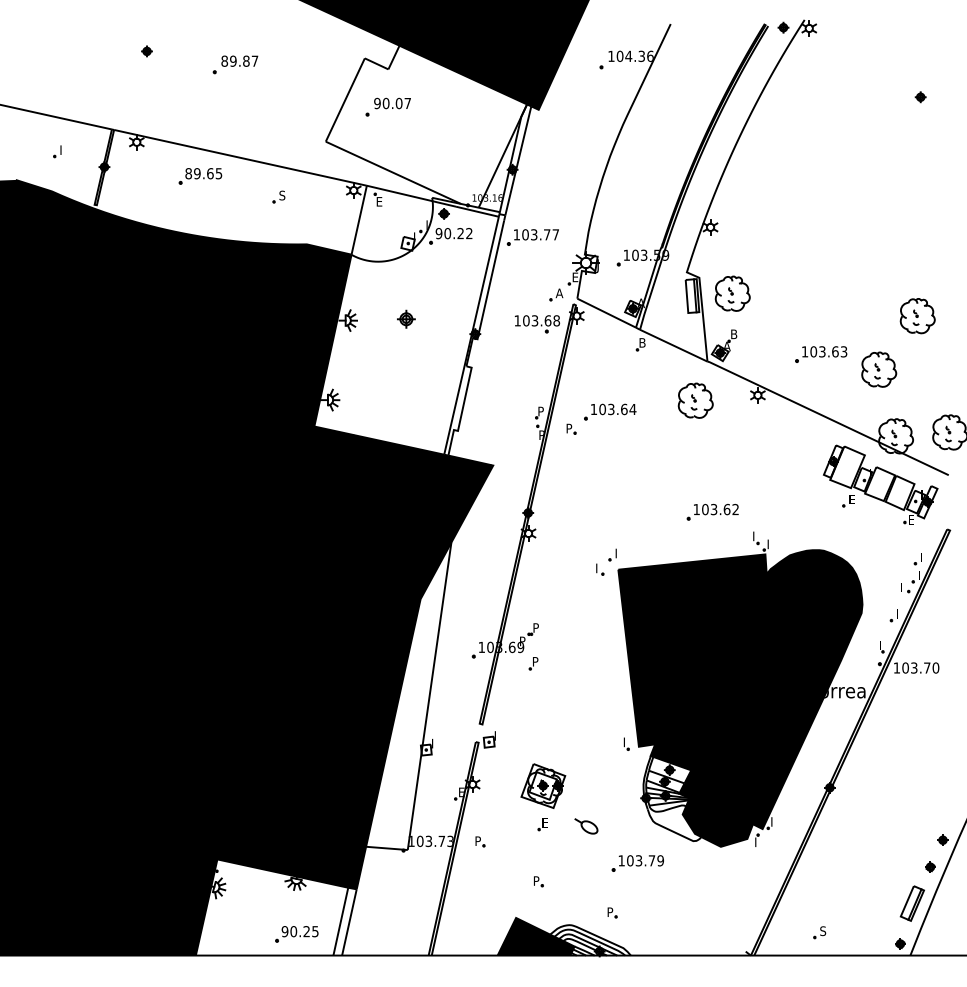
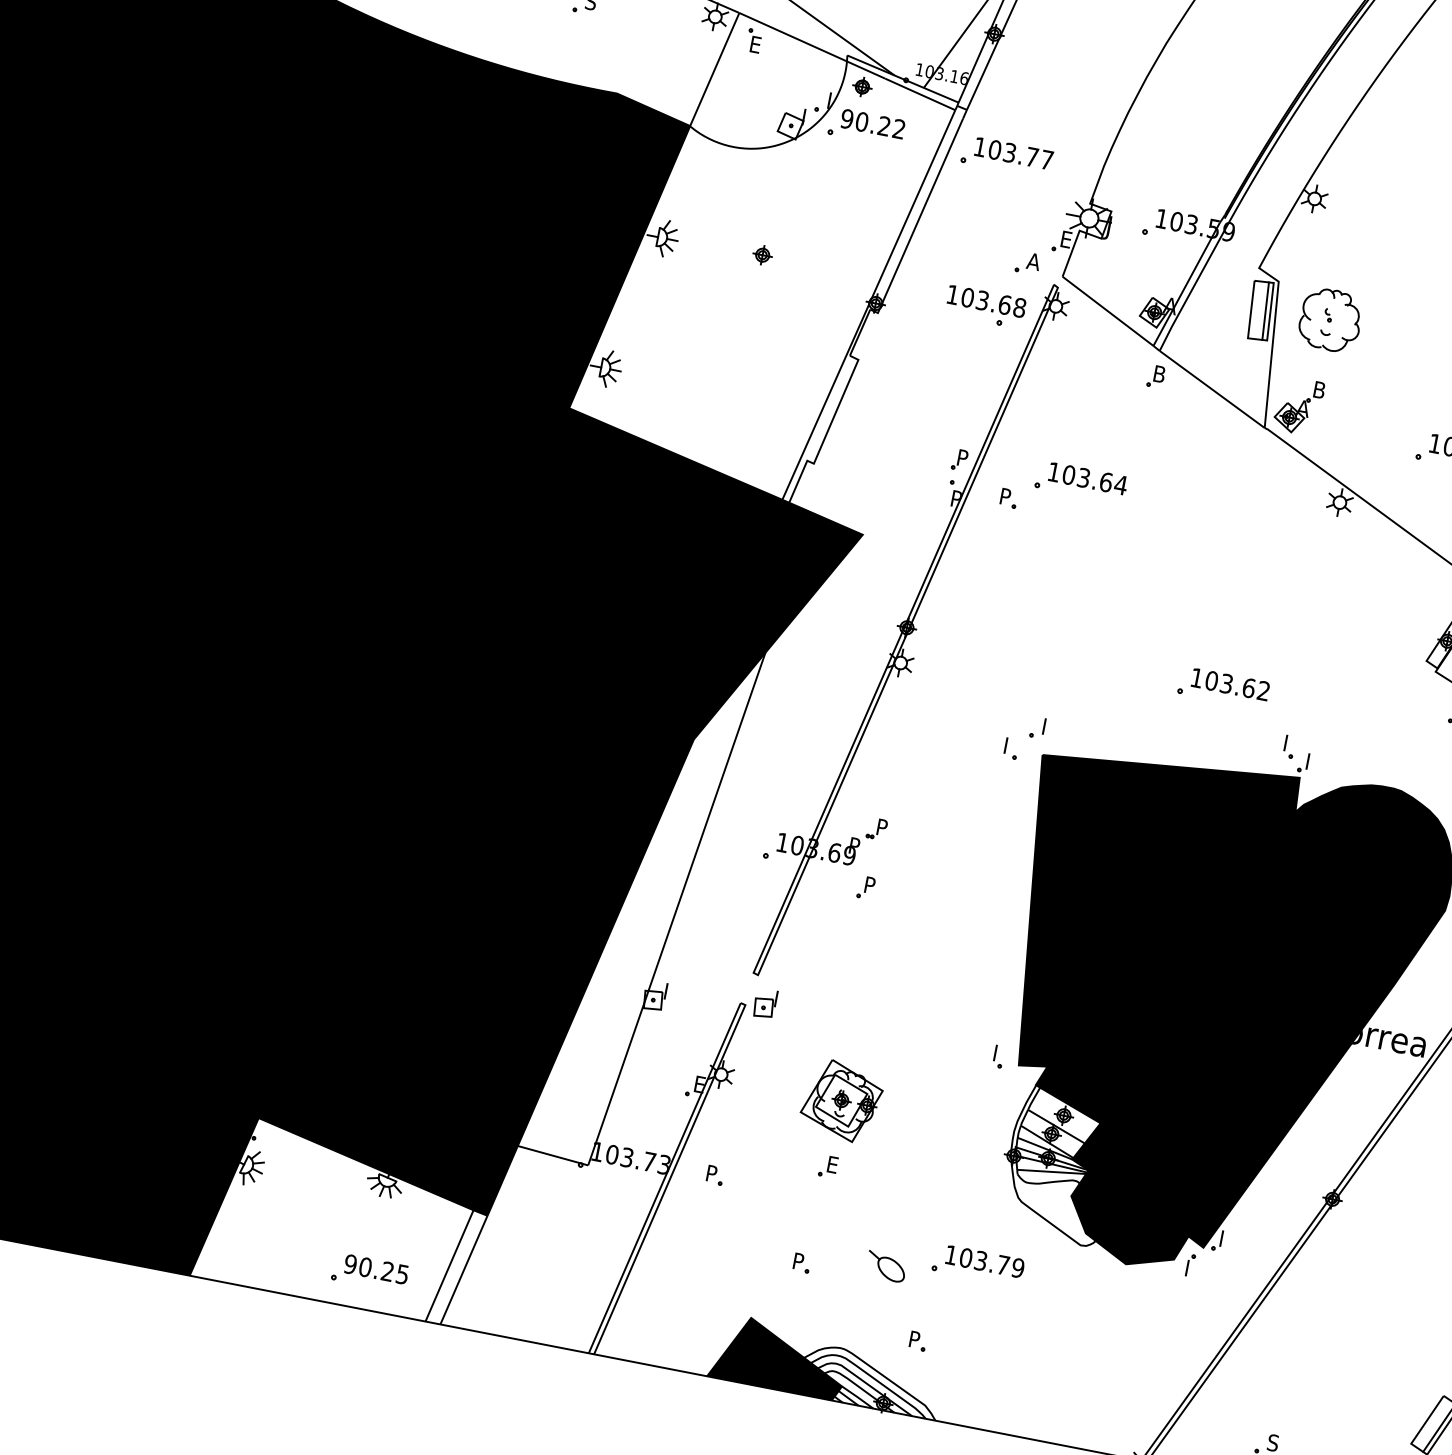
part: (406, 319) -> (762, 255), size x0.62
part: (695, 400) -> (1231, 490), removed
part: (586, 826) -> (886, 1266), moved

